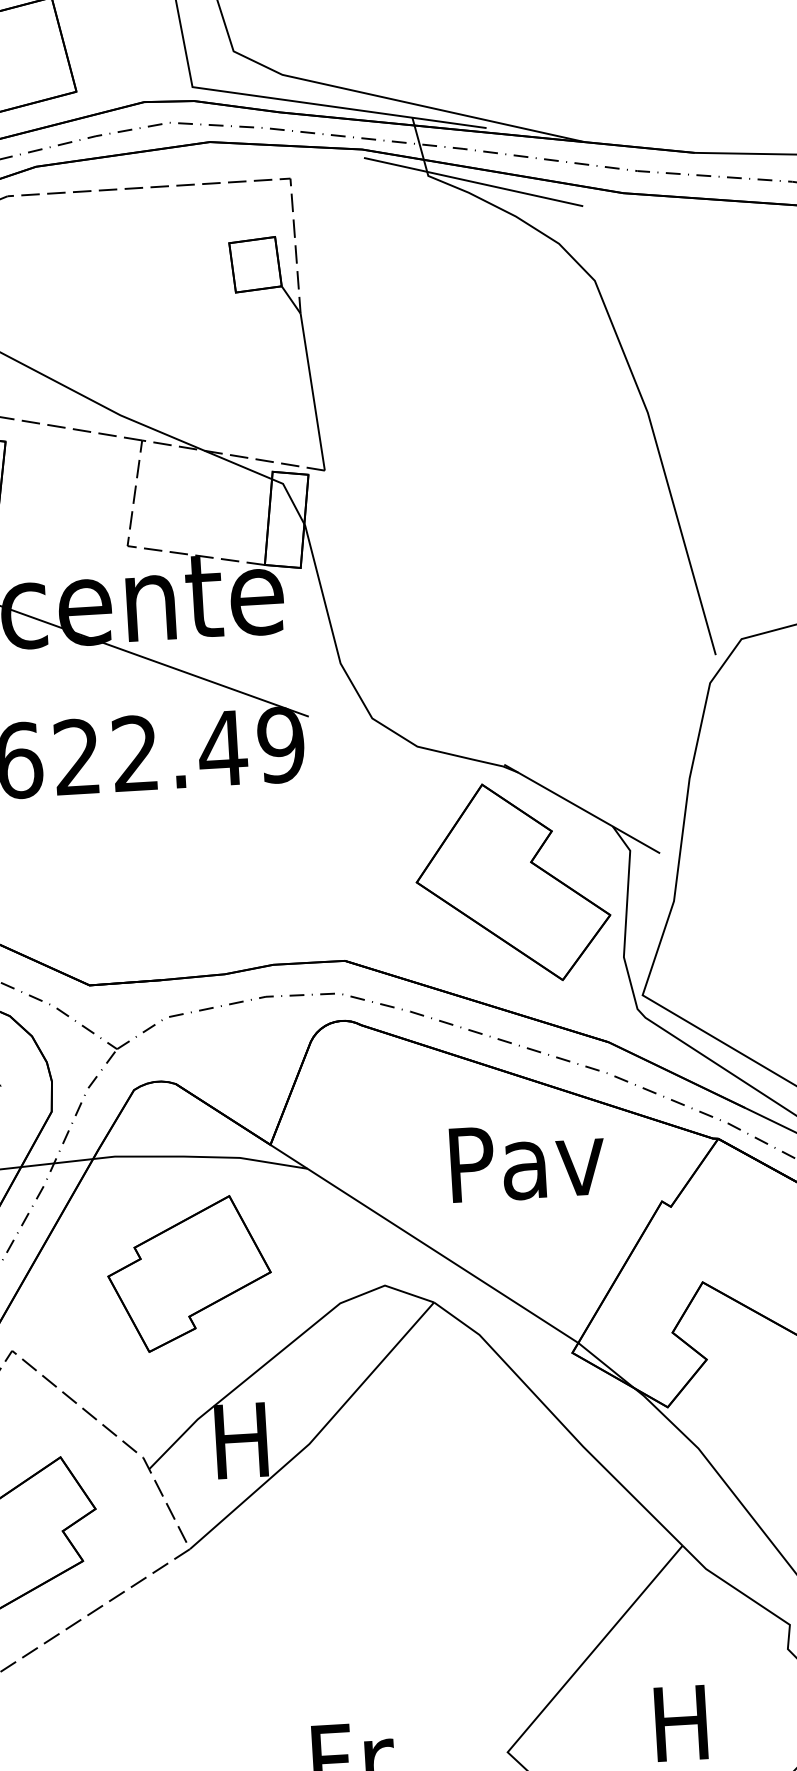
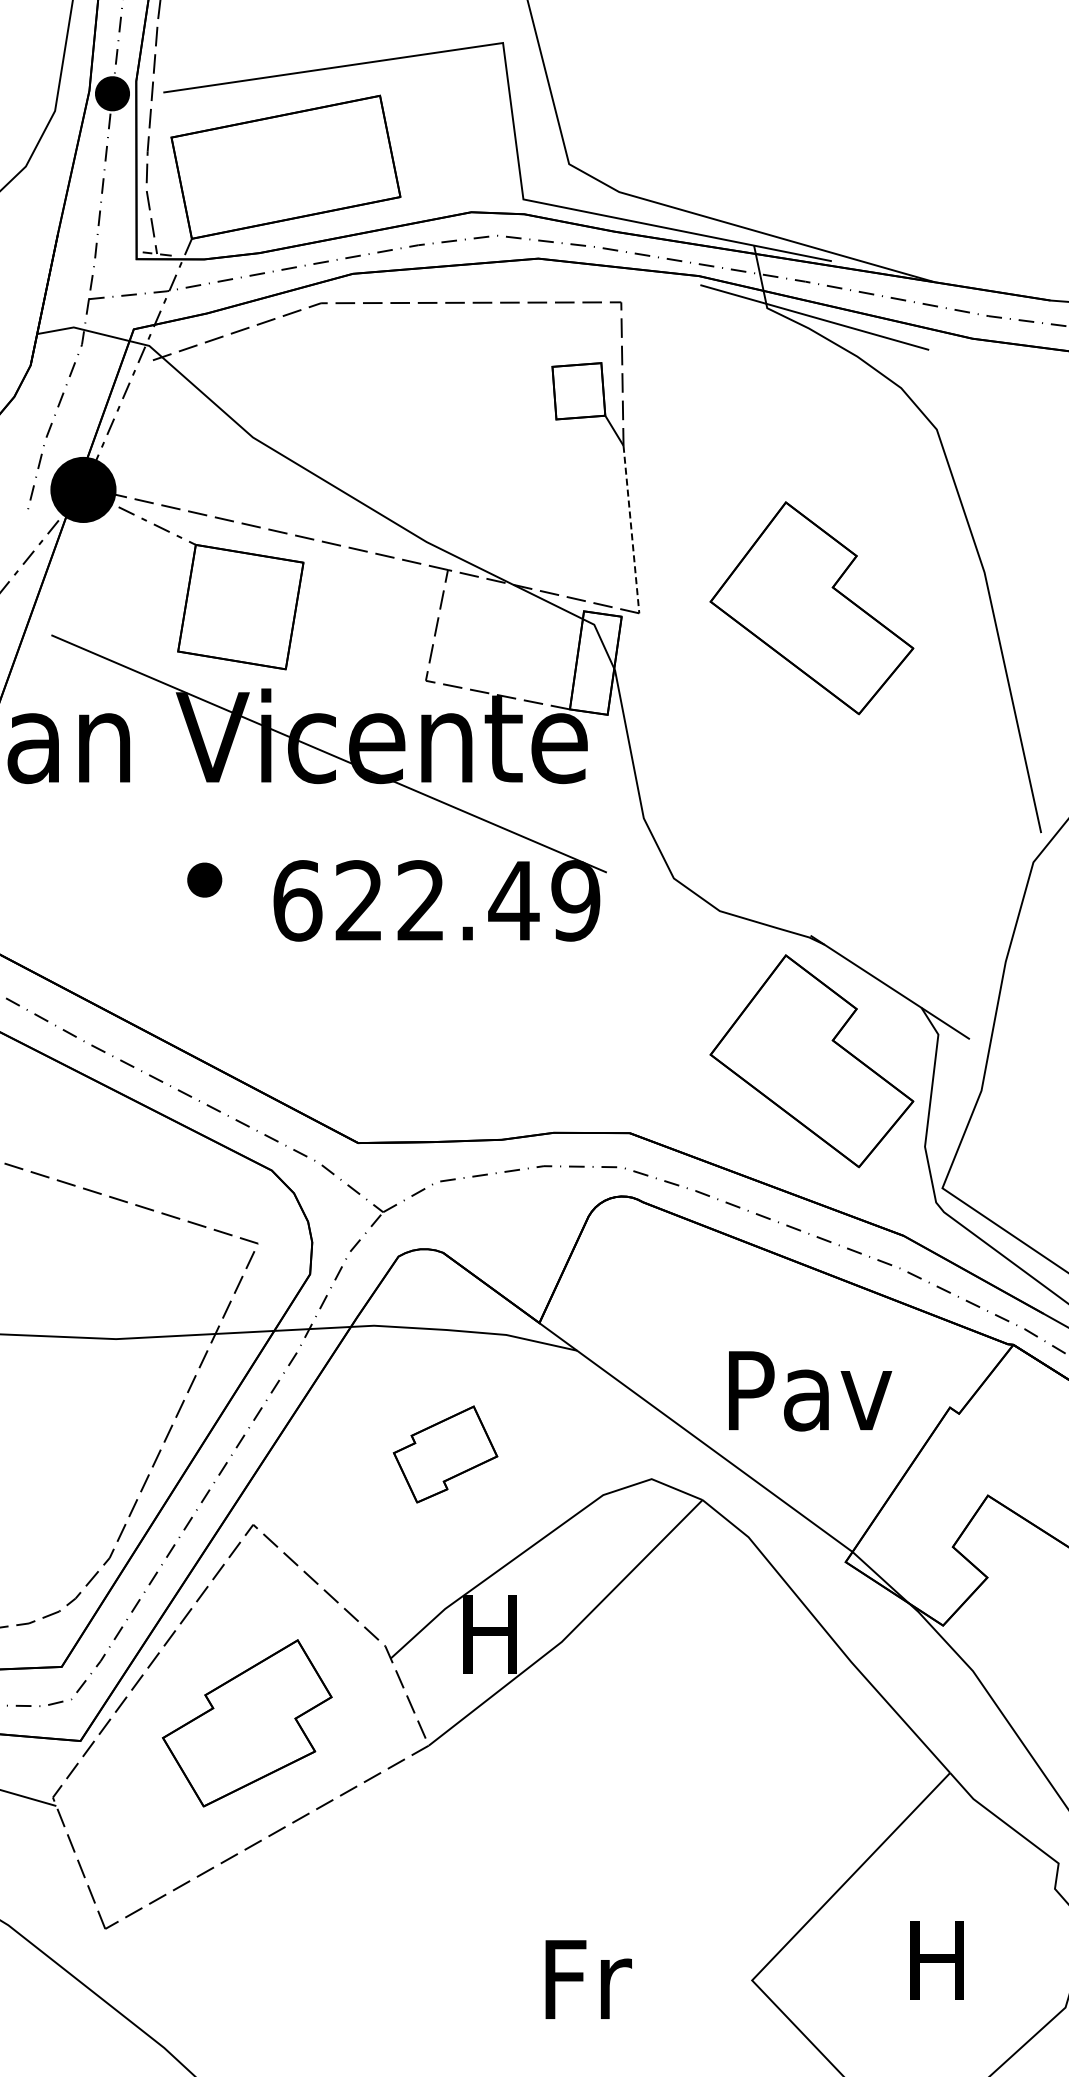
line: (312, 392) -> (631, 530), solid -> dashed
part: (486, 456) -> (811, 608), added
text: (527, 1162) -> (810, 1391), moved
part: (189, 1273) -> (445, 1454), size x0.6

